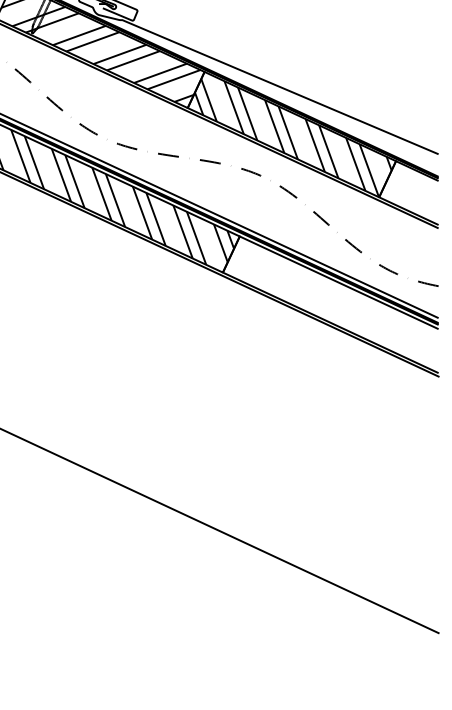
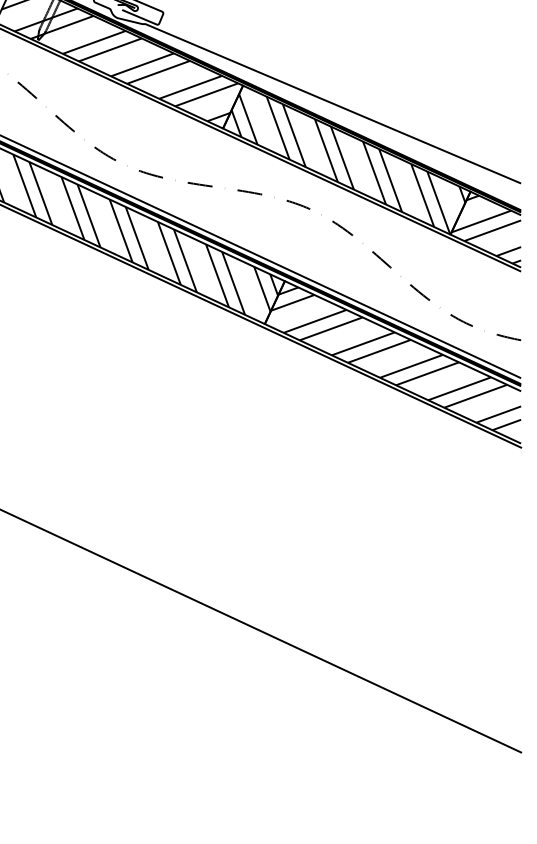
hatch: (409, 192) -> (486, 228), added
hatch: (333, 301) -> (396, 358), added

